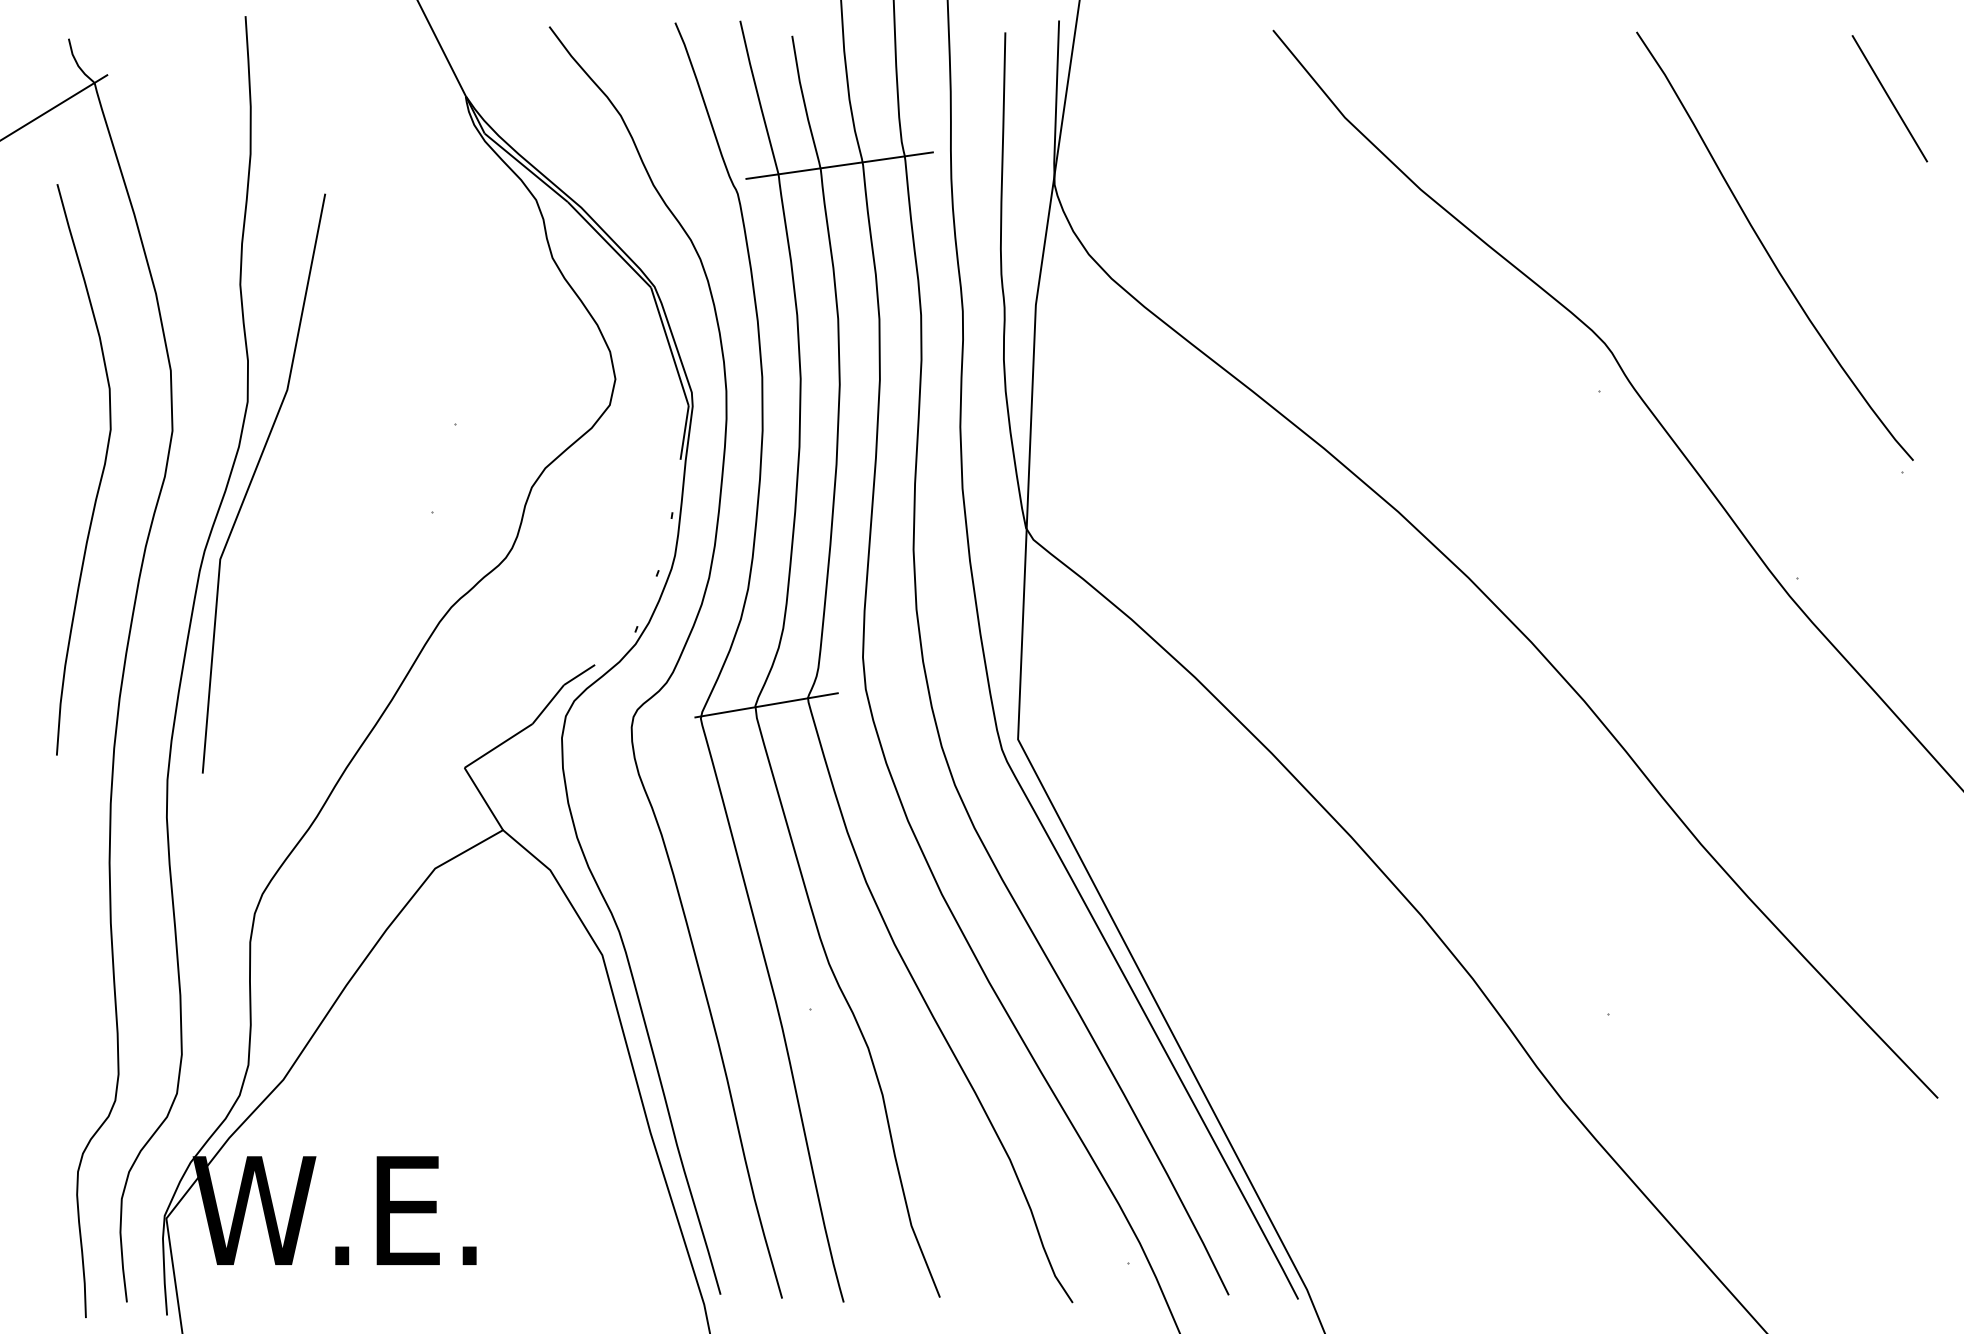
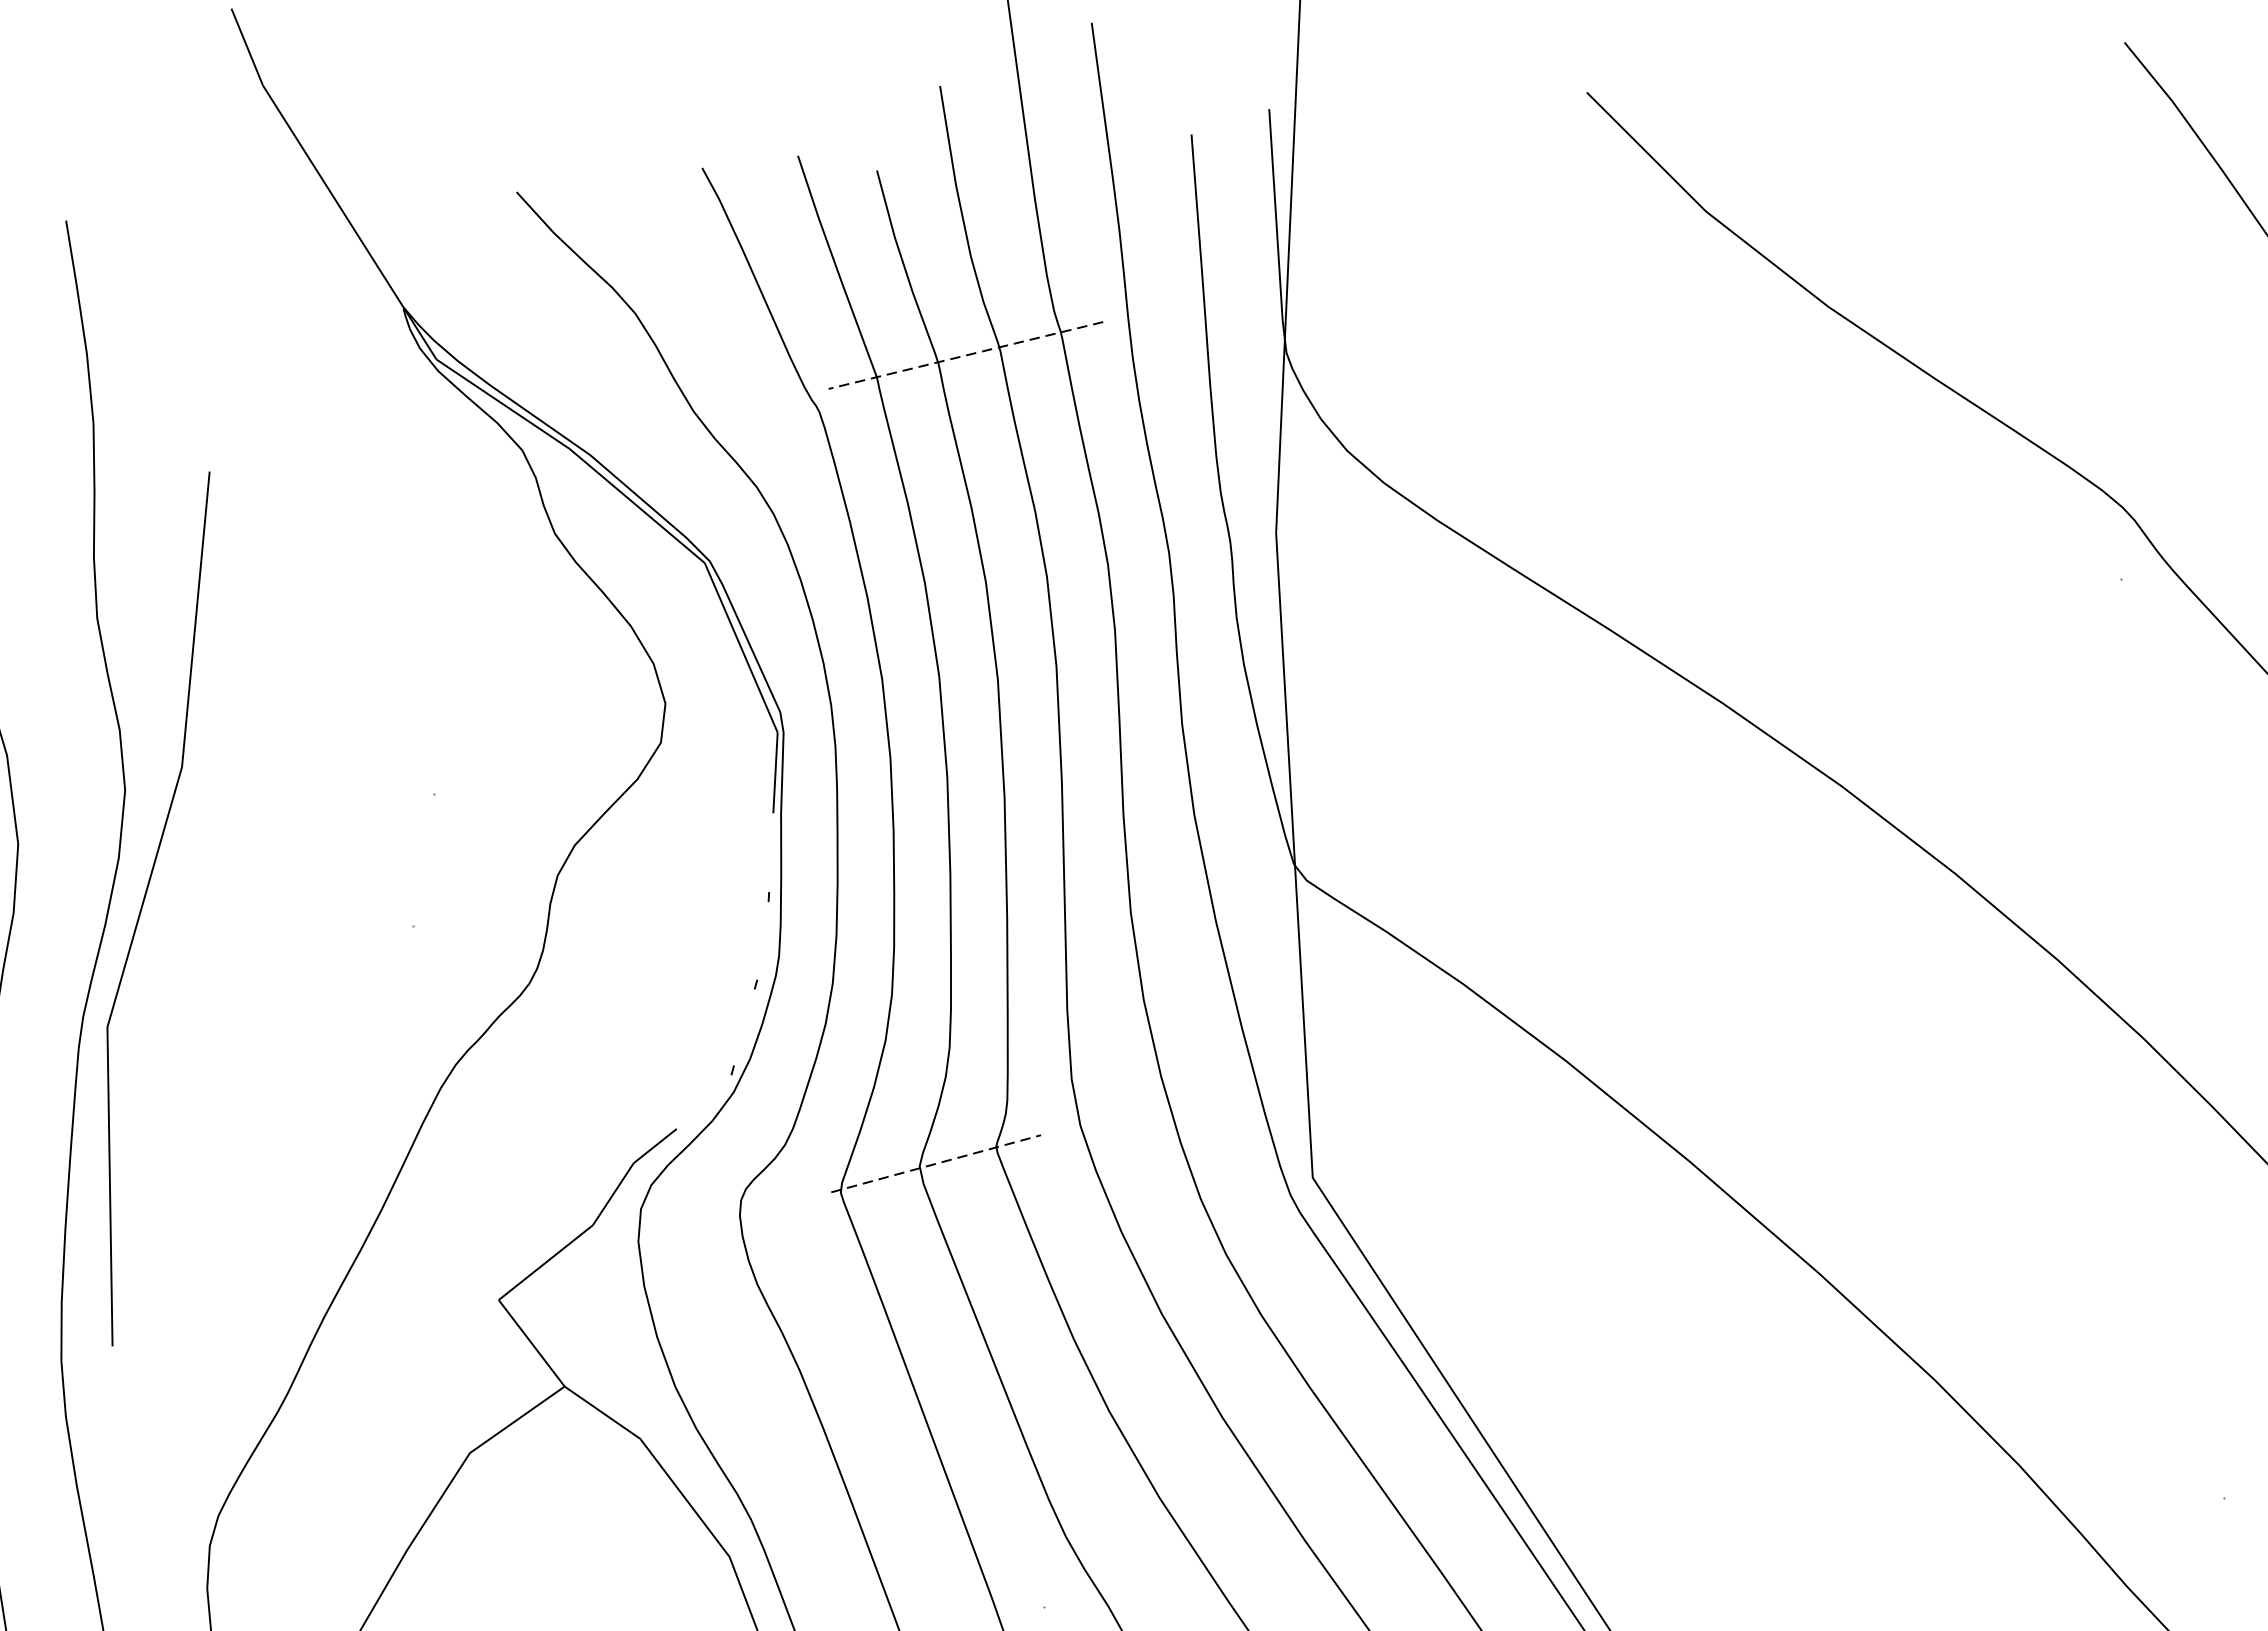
line: (839, 165) -> (965, 355), solid -> dashed
line: (767, 705) -> (937, 1163), solid -> dashed

